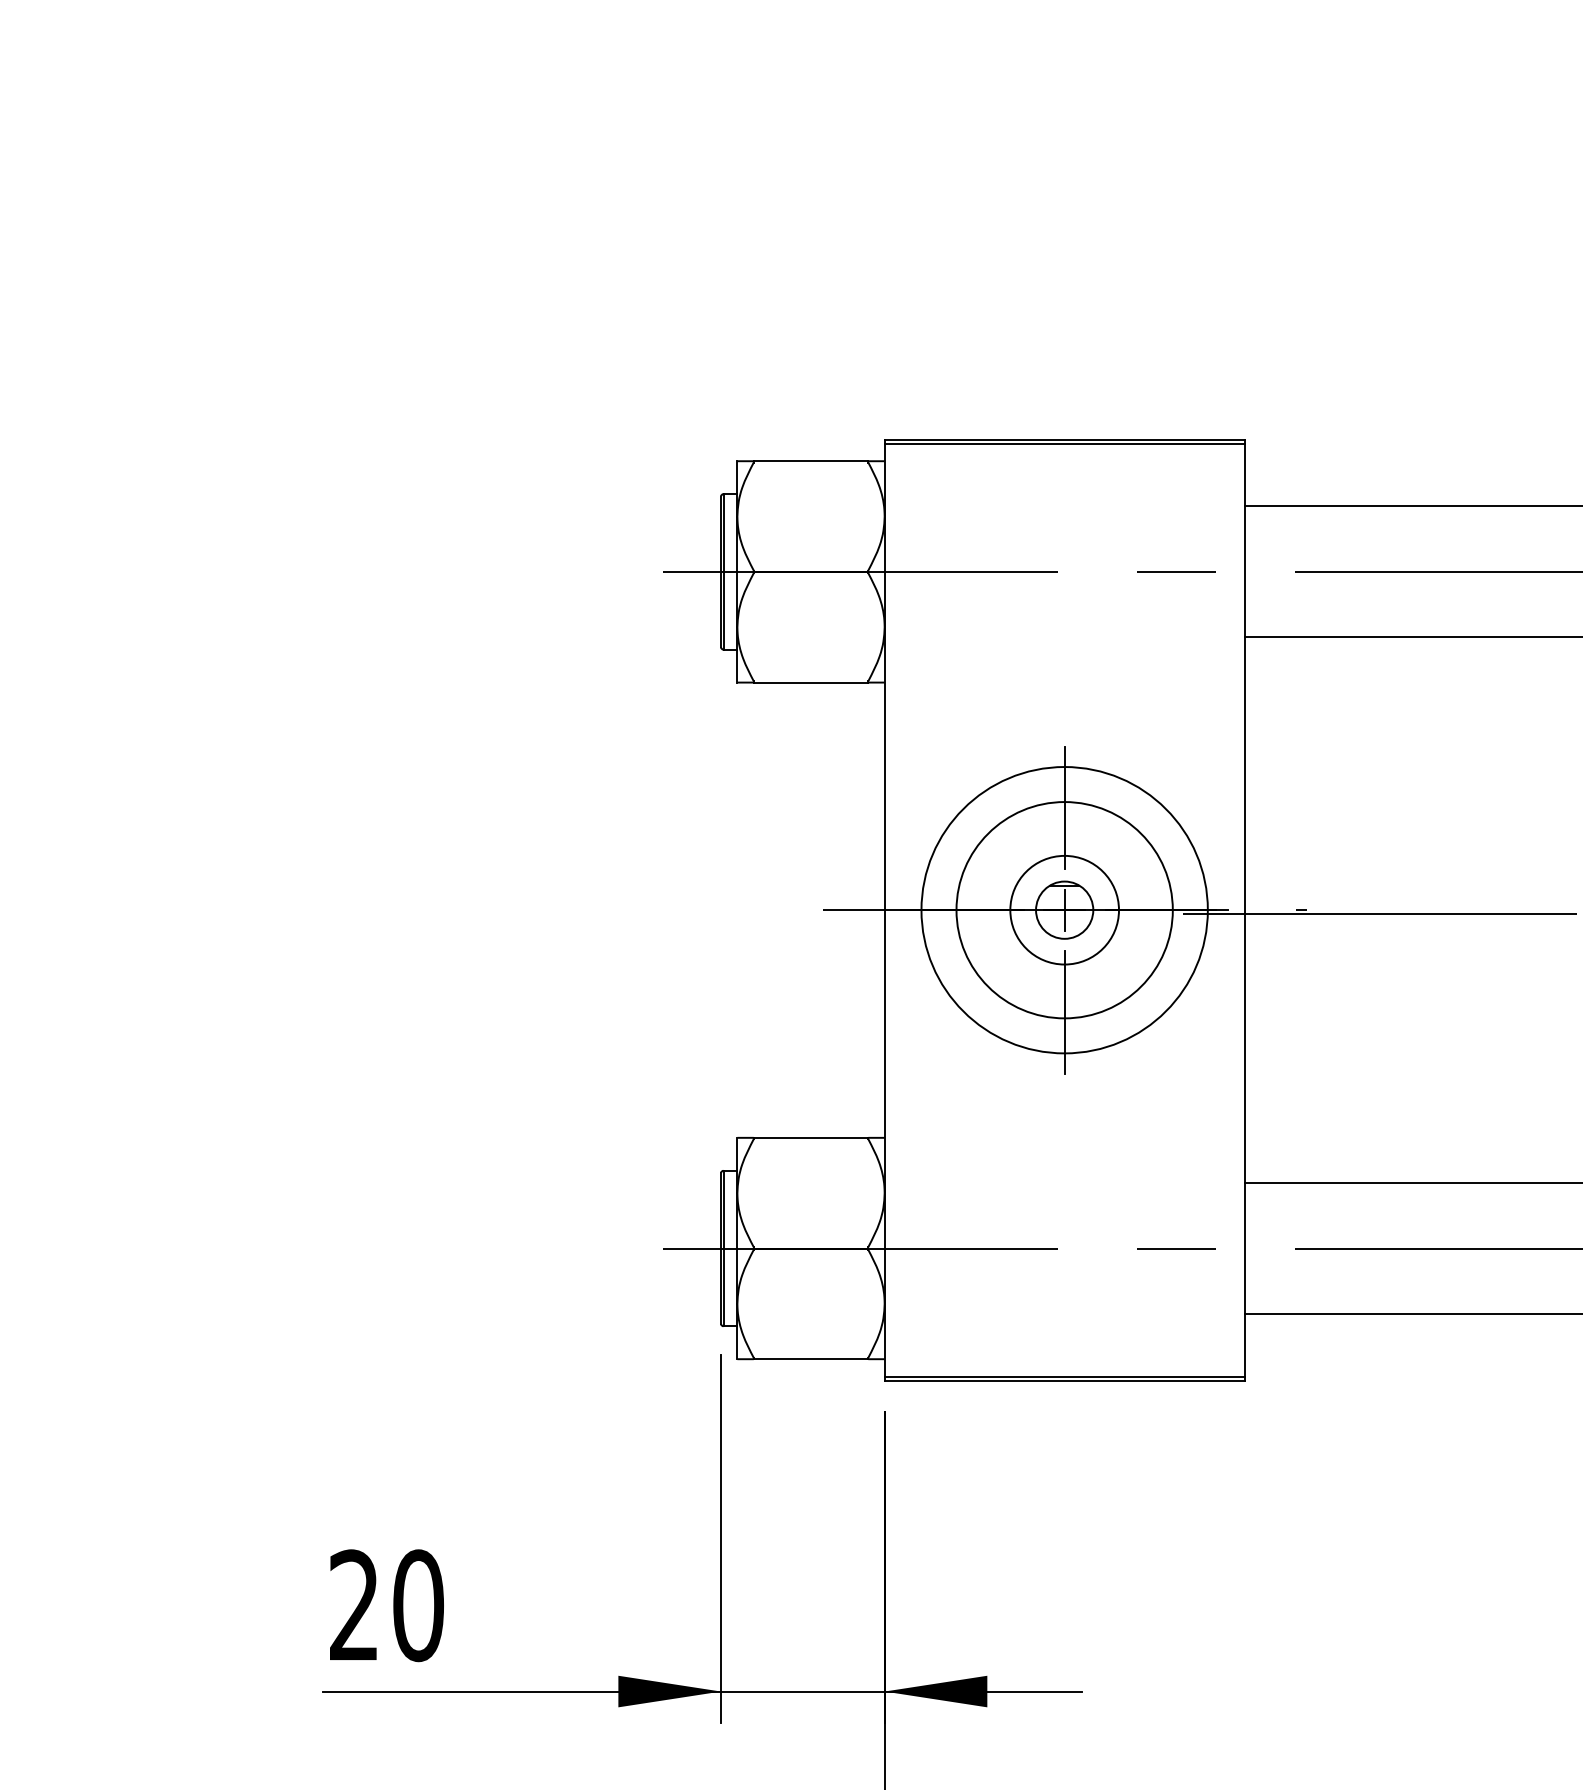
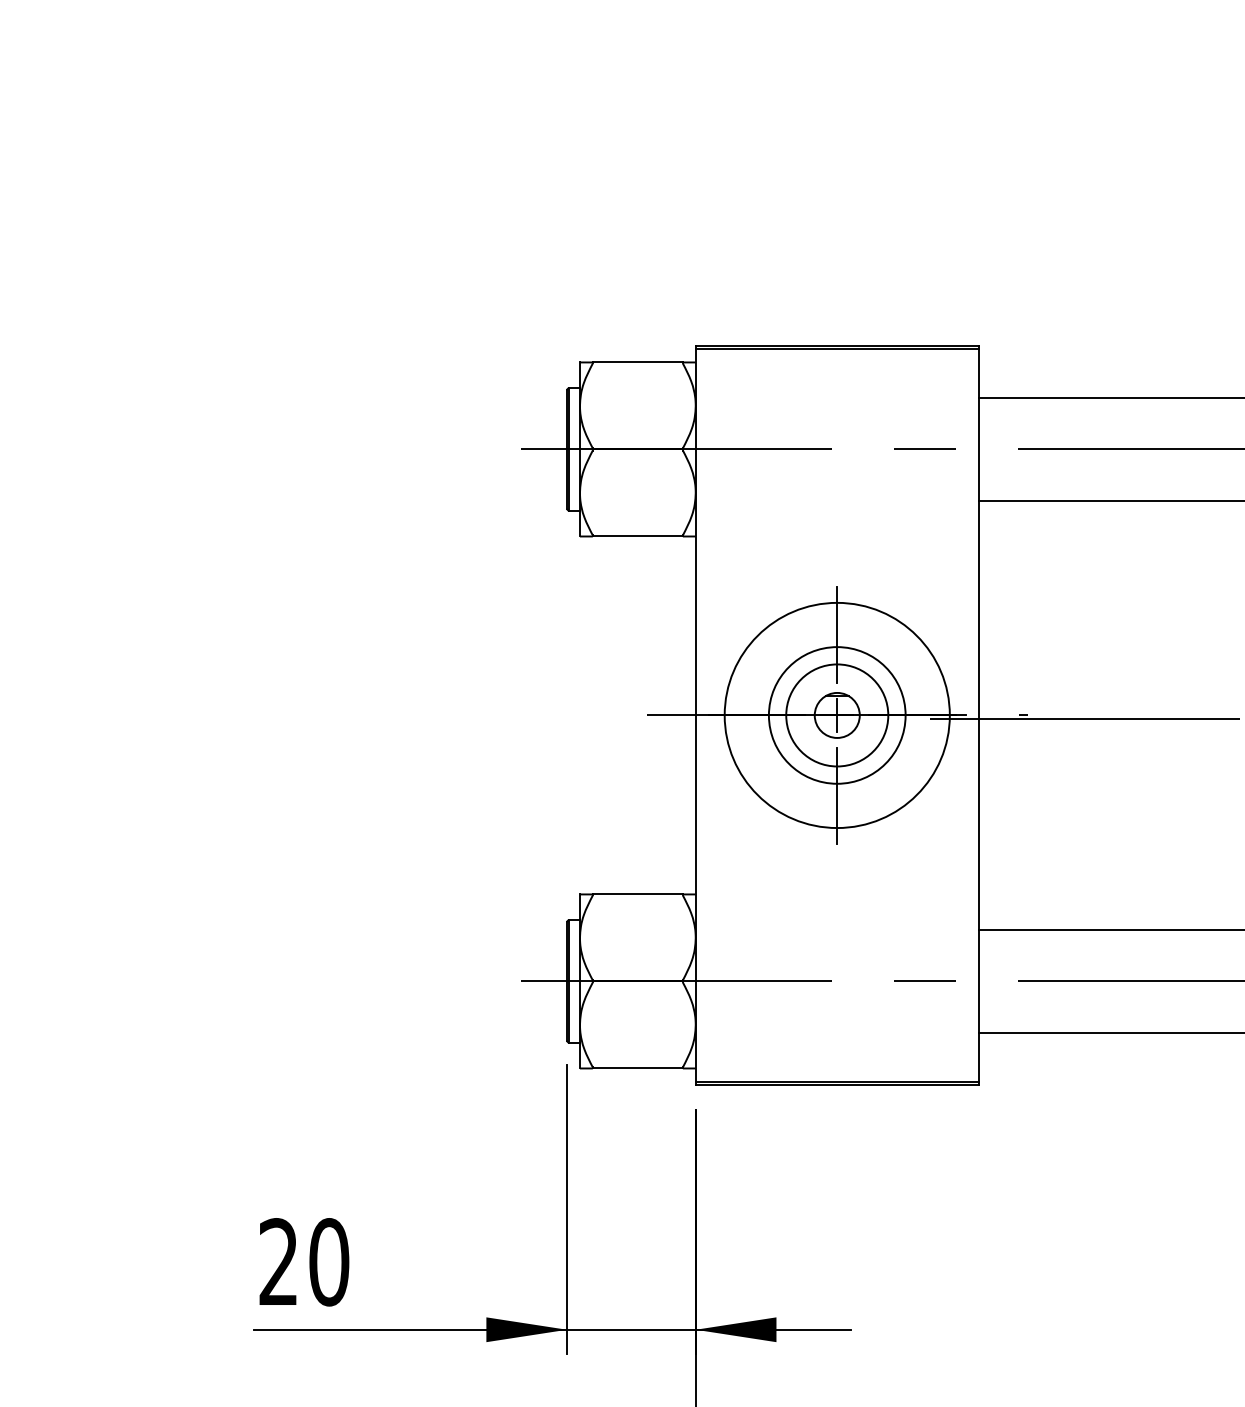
circle: (1063, 910) -> (836, 715), size x1.6
circle: (1064, 910) -> (837, 715), size x0.6

